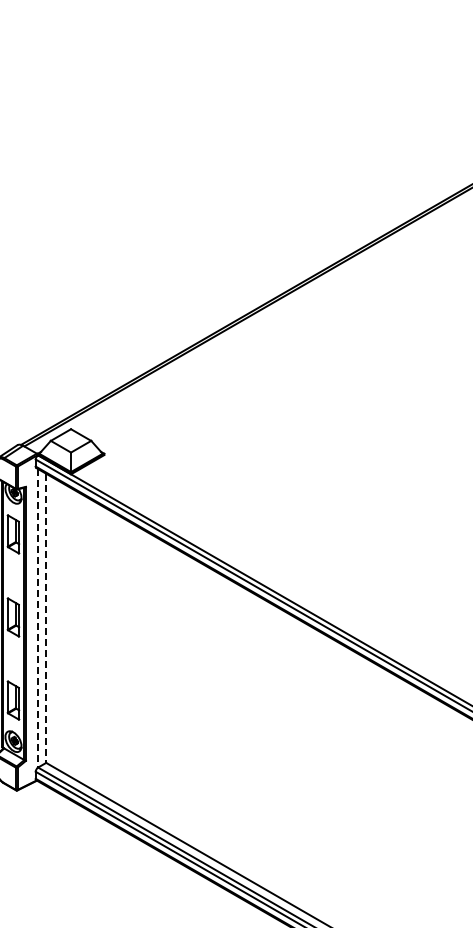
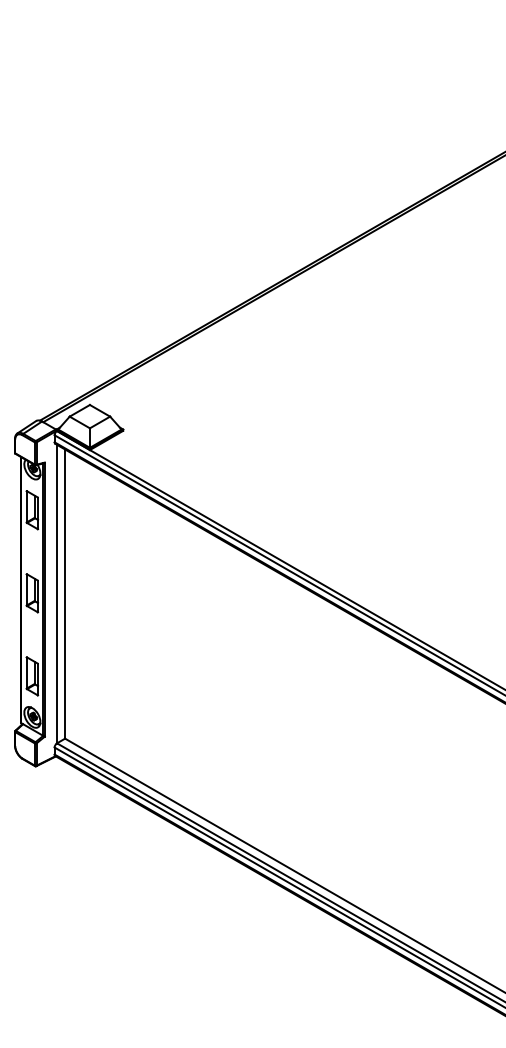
line: (37, 618) -> (56, 594), dashed -> solid
line: (45, 618) -> (64, 594), dashed -> solid

